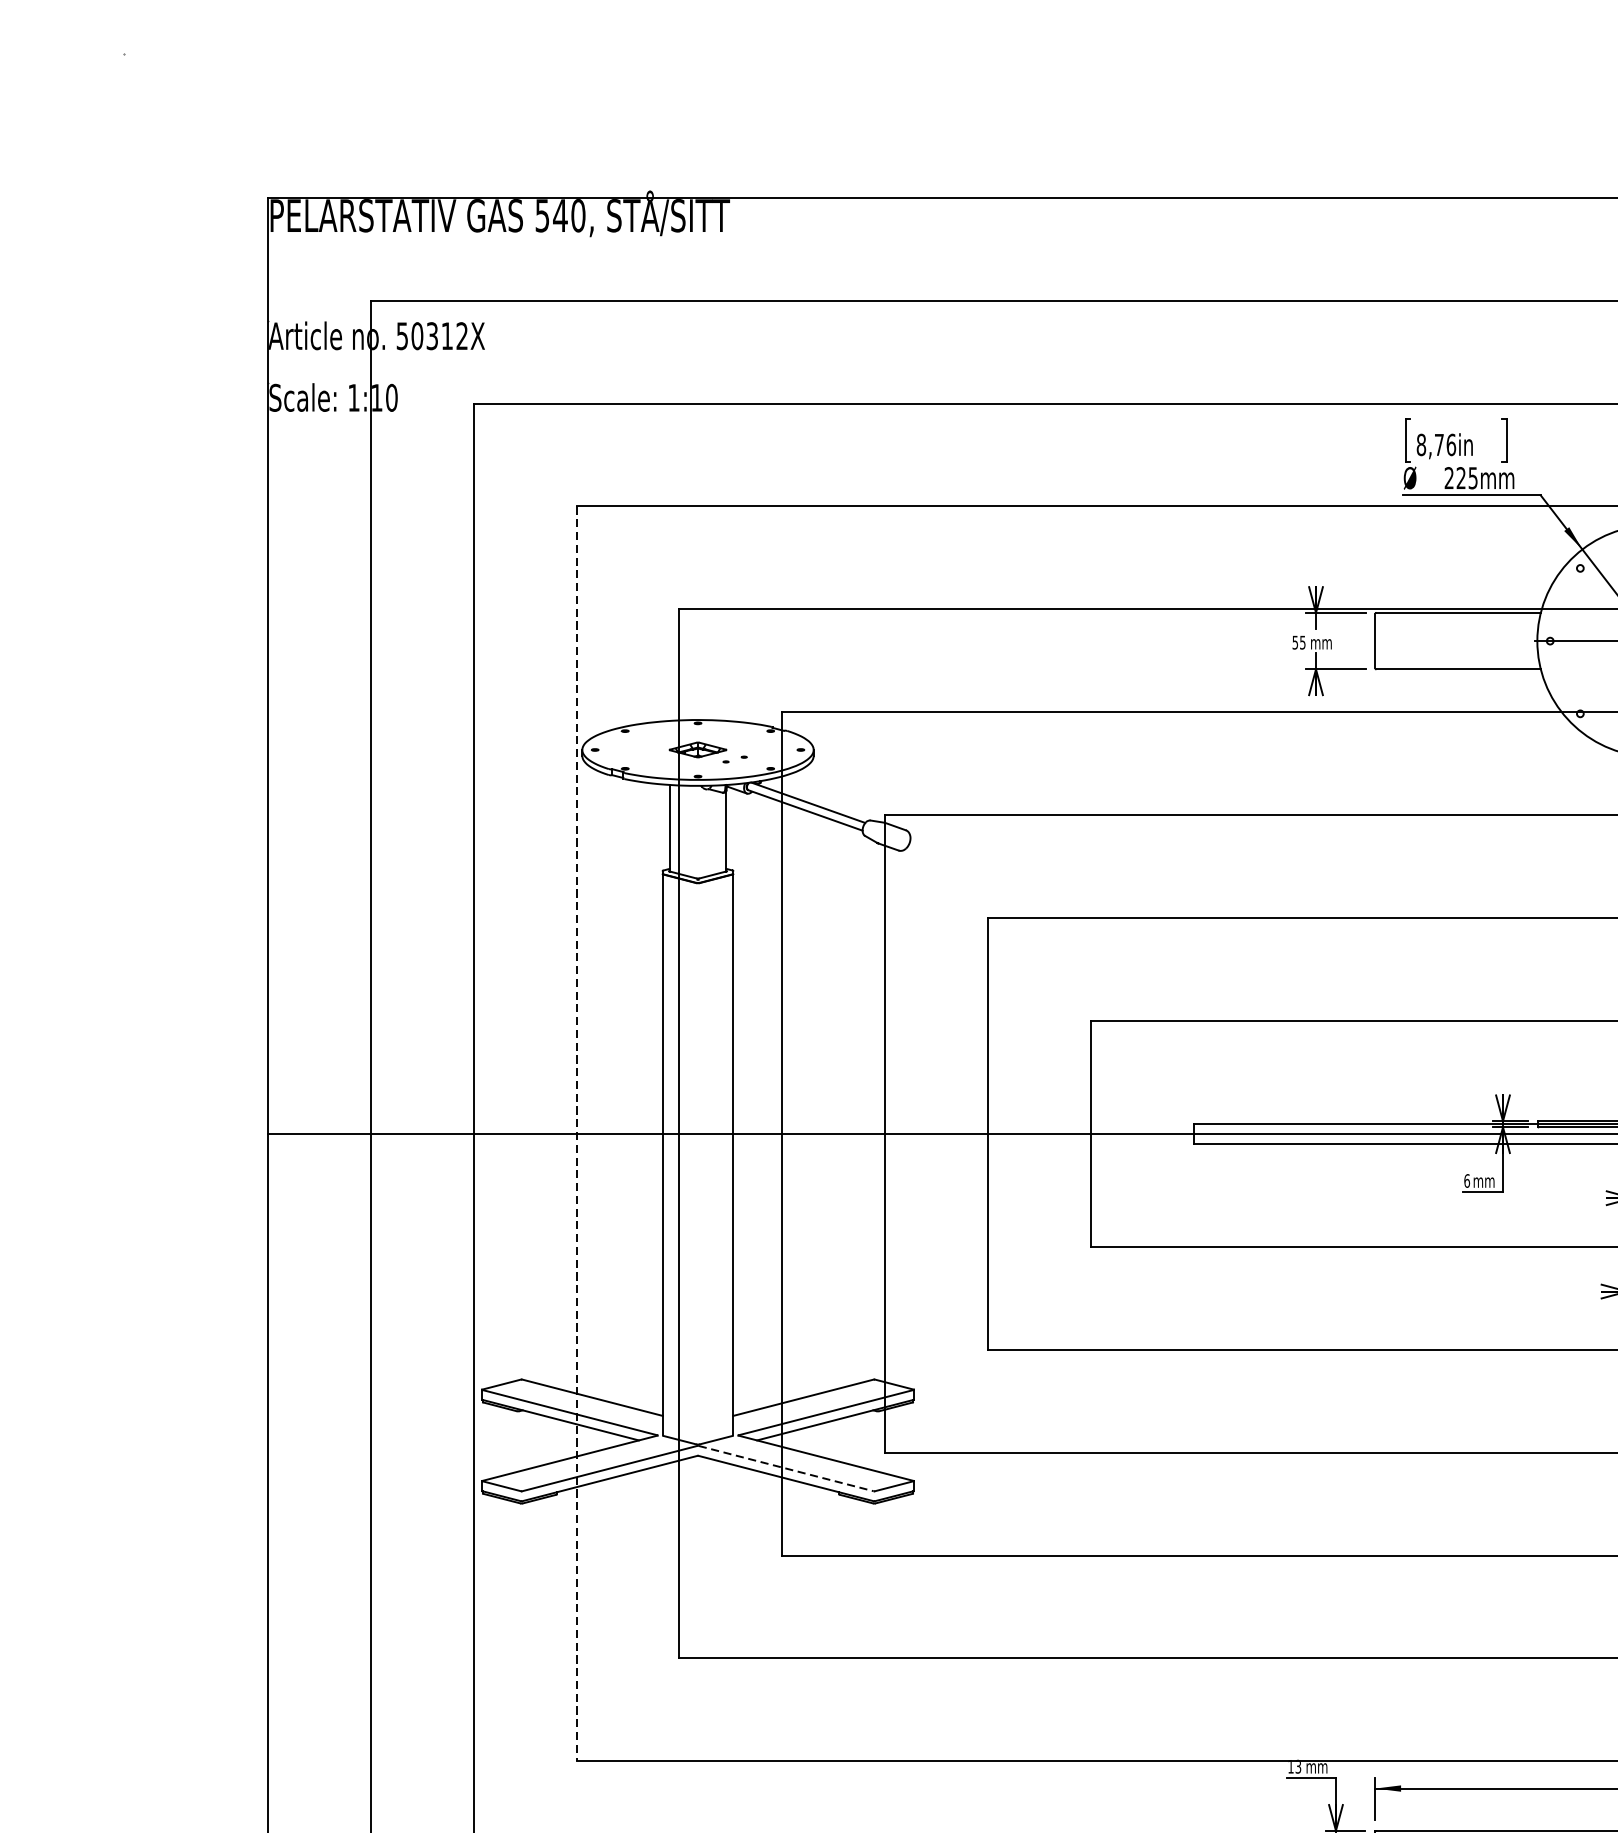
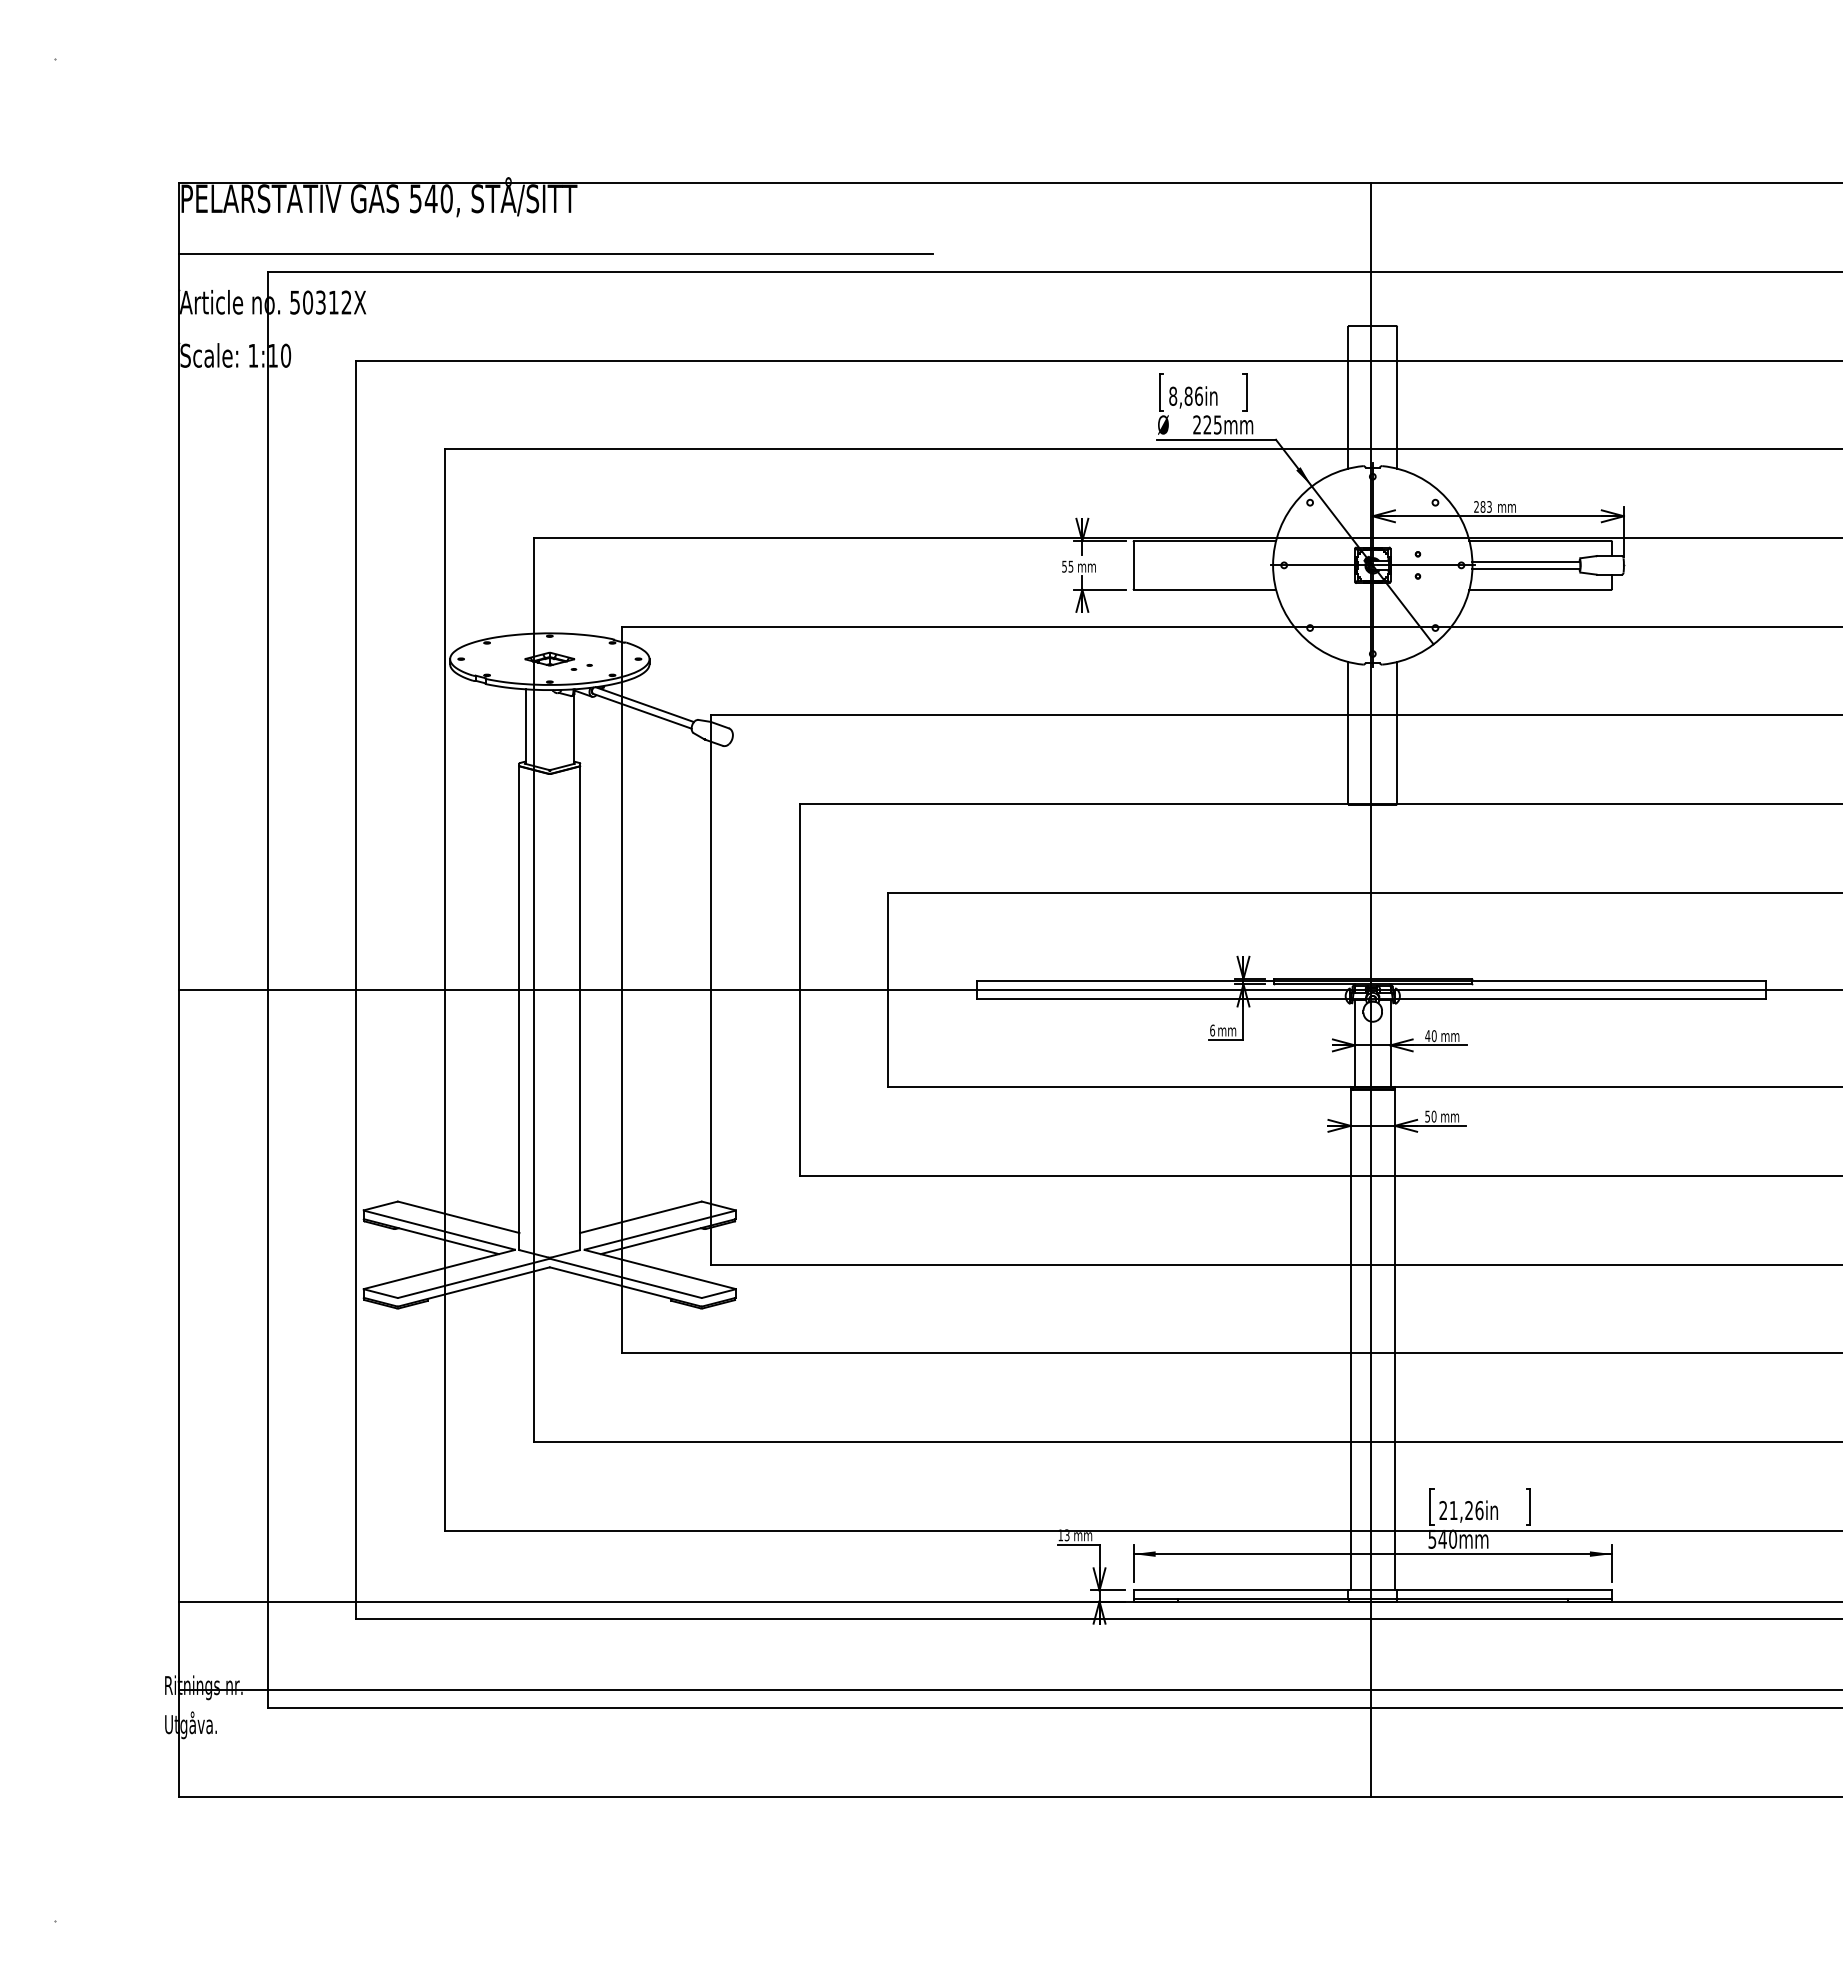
line: (704, 280) -> (555, 254), added
text: (1439, 443) -> (1188, 395), 8,76in -> 8,86in
line: (576, 1134) -> (445, 990), dashed -> solid
line: (785, 1468) -> (625, 1278), dashed -> solid

